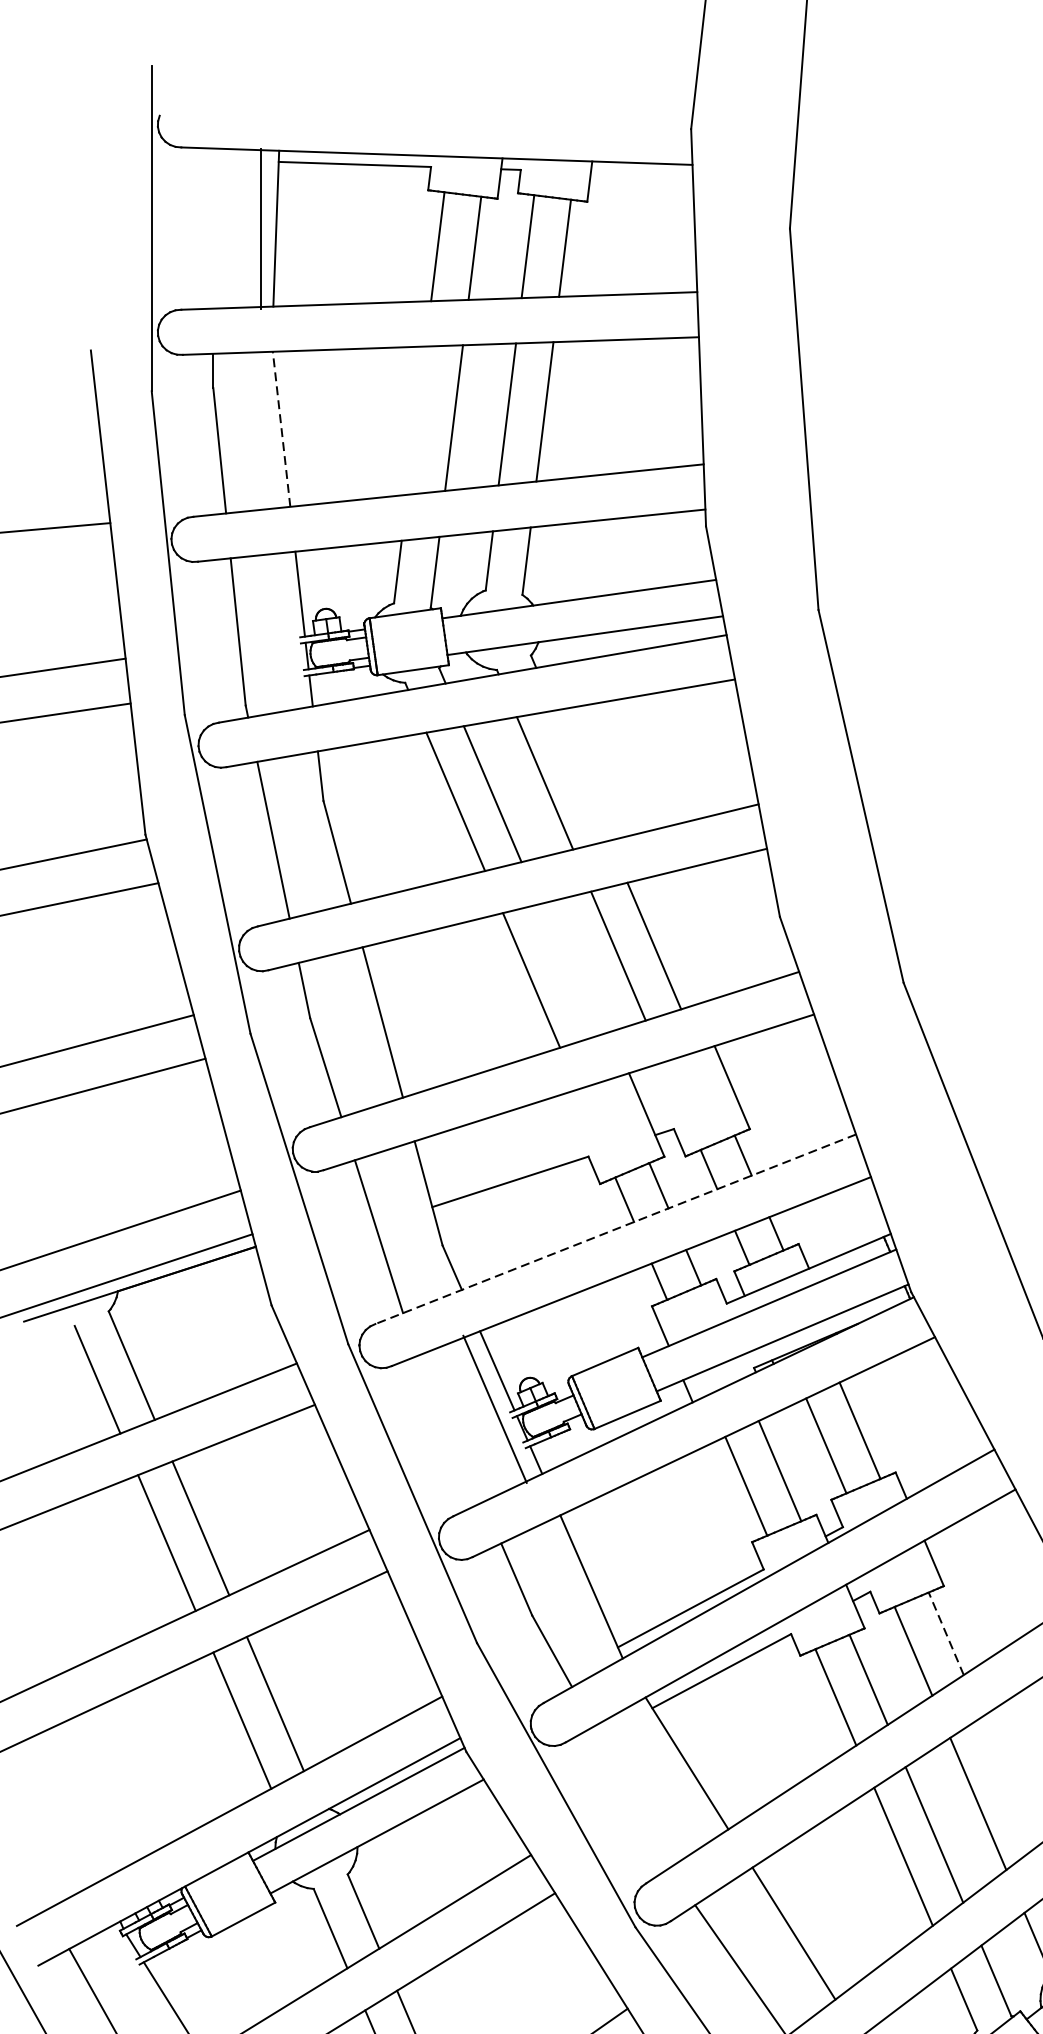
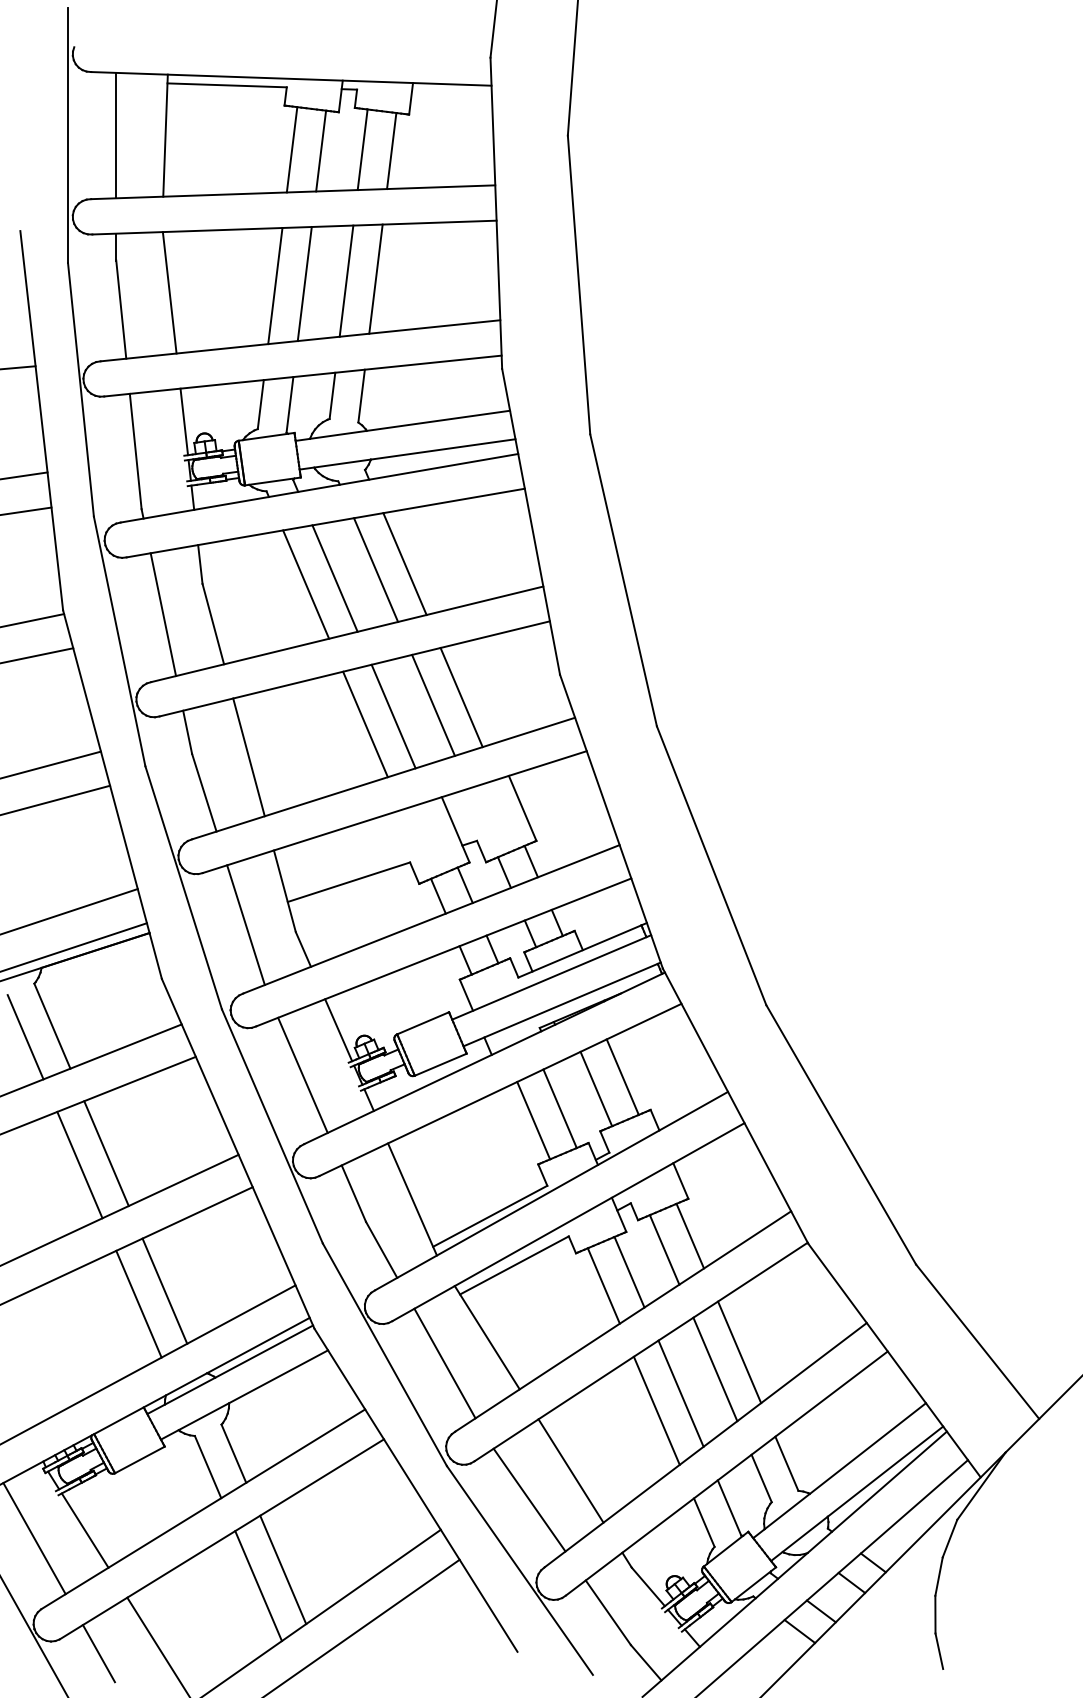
line: (260, 228) -> (116, 135), moved
line: (416, 421) -> (275, 286), added
line: (281, 428) -> (169, 292), dashed -> solid
line: (581, 776) -> (404, 564), added
line: (567, 970) -> (393, 716), added
line: (614, 1229) -> (430, 919), dashed -> solid
line: (494, 1408) -> (302, 1074), moved
line: (946, 1632) -> (690, 1235), dashed -> solid
line: (1009, 1782) -> (739, 1352), added
line: (632, 1796) -> (444, 1363), added

